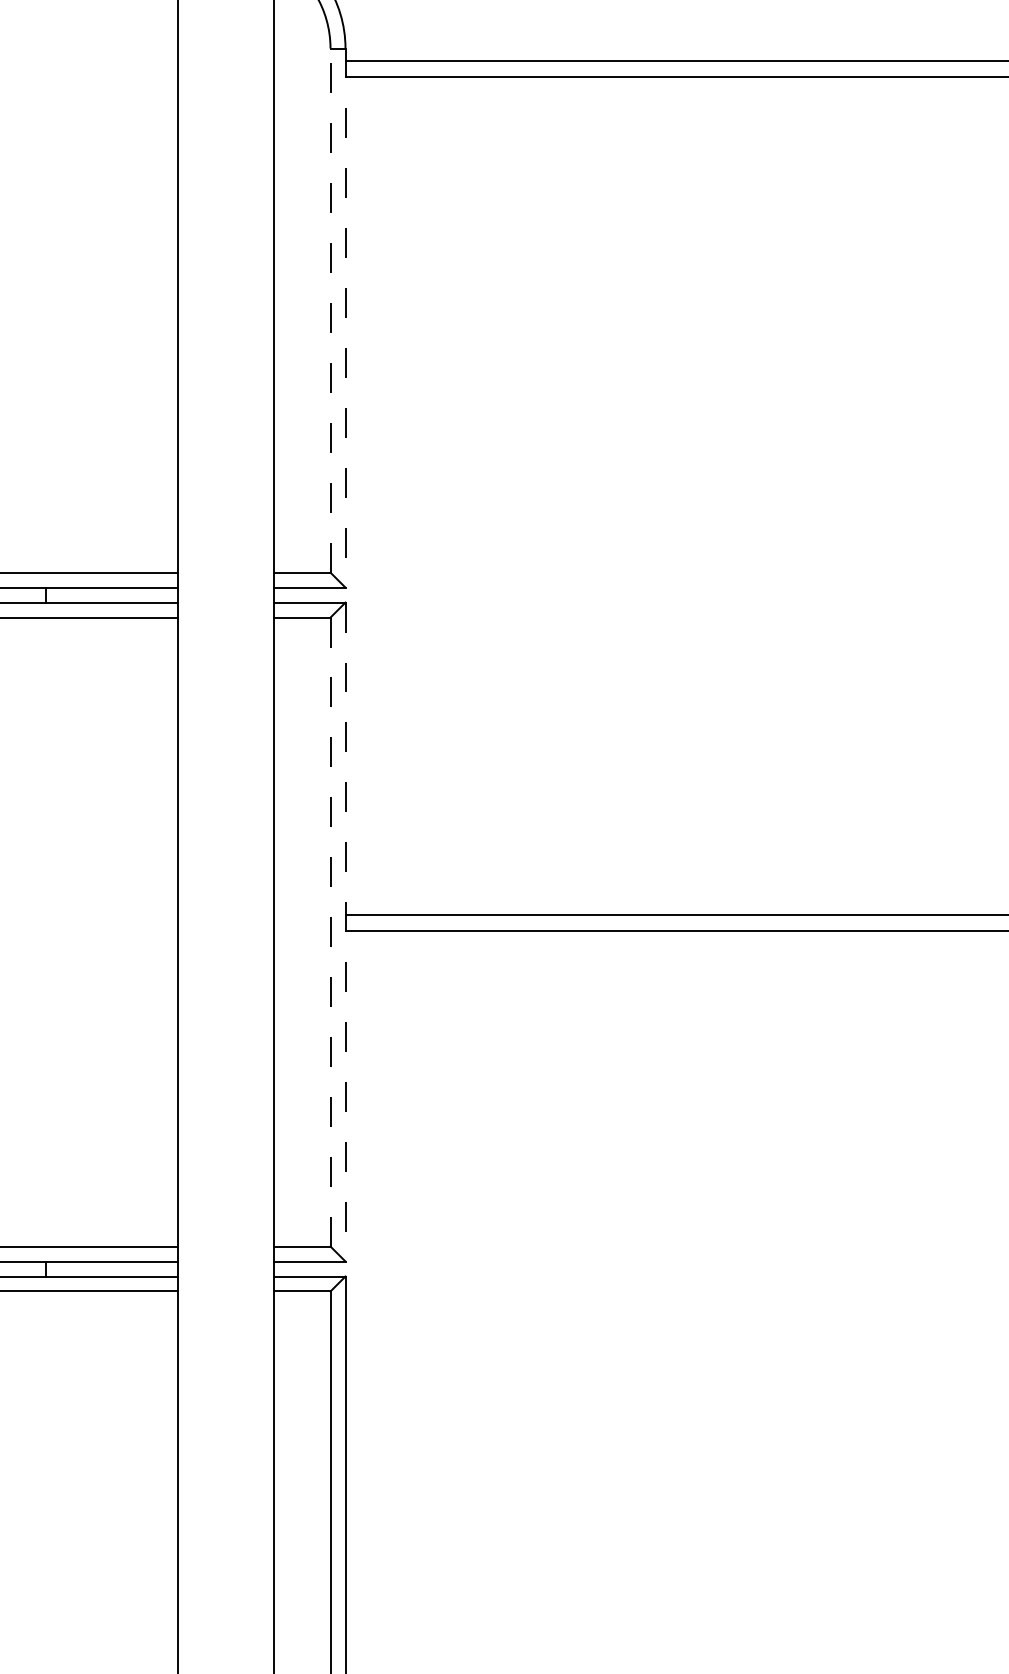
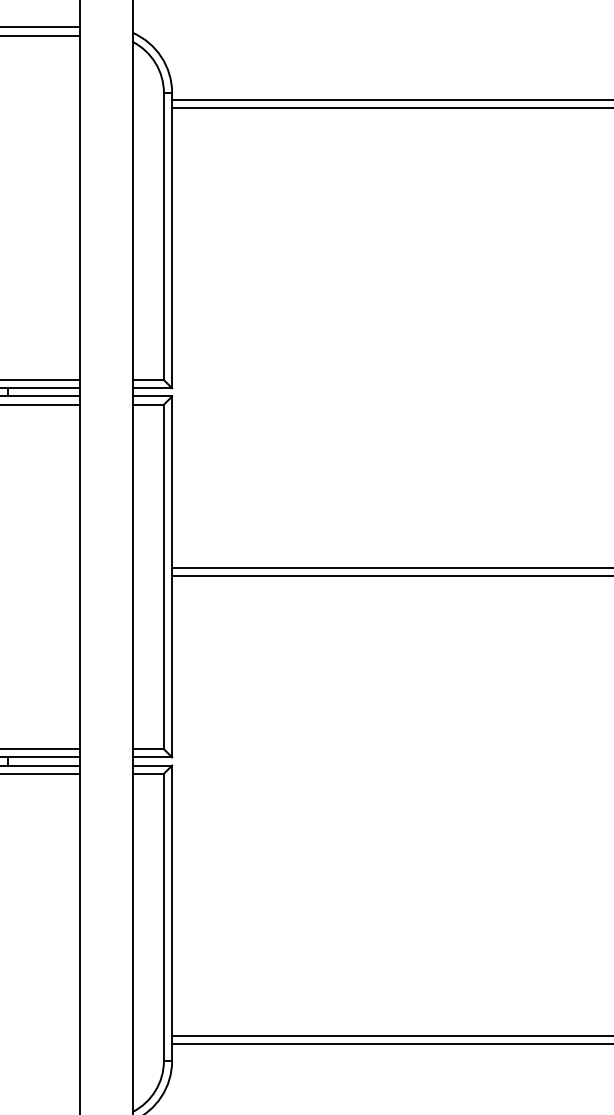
line: (329, 310) -> (163, 236), dashed -> solid
line: (346, 317) -> (172, 240), dashed -> solid
line: (329, 931) -> (163, 576), dashed -> solid
line: (346, 933) -> (172, 577), dashed -> solid

